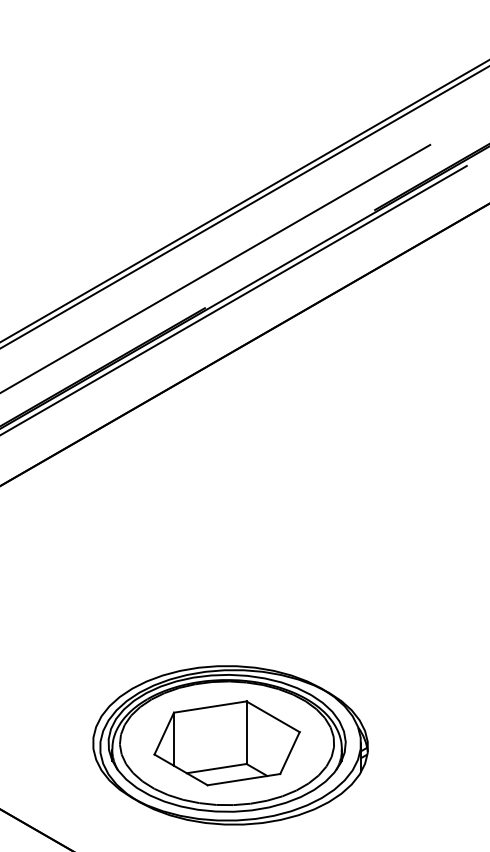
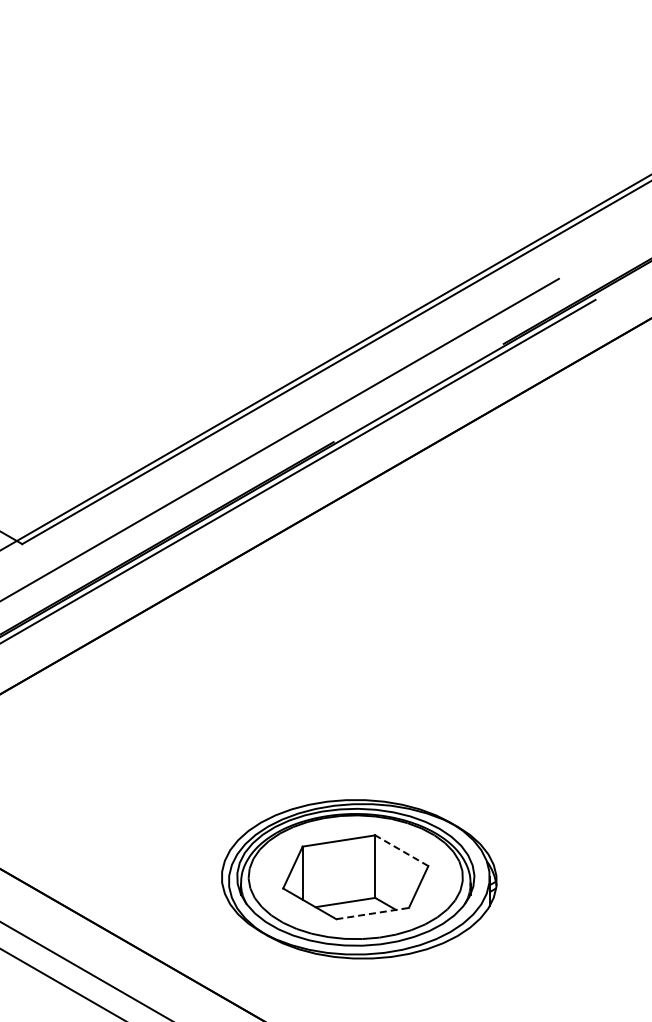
line: (272, 716) -> (401, 850), solid -> dashed
line: (243, 779) -> (372, 913), solid -> dashed

